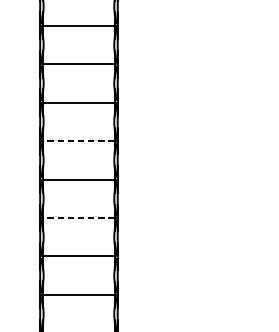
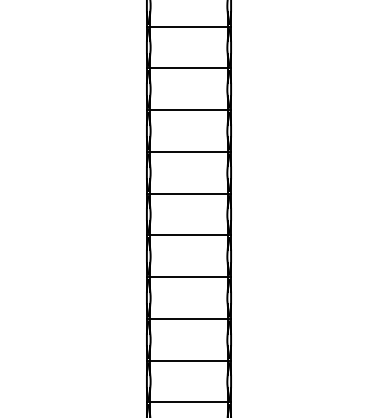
line: (79, 141) -> (189, 235), dashed -> solid
line: (79, 217) -> (189, 318), dashed -> solid

